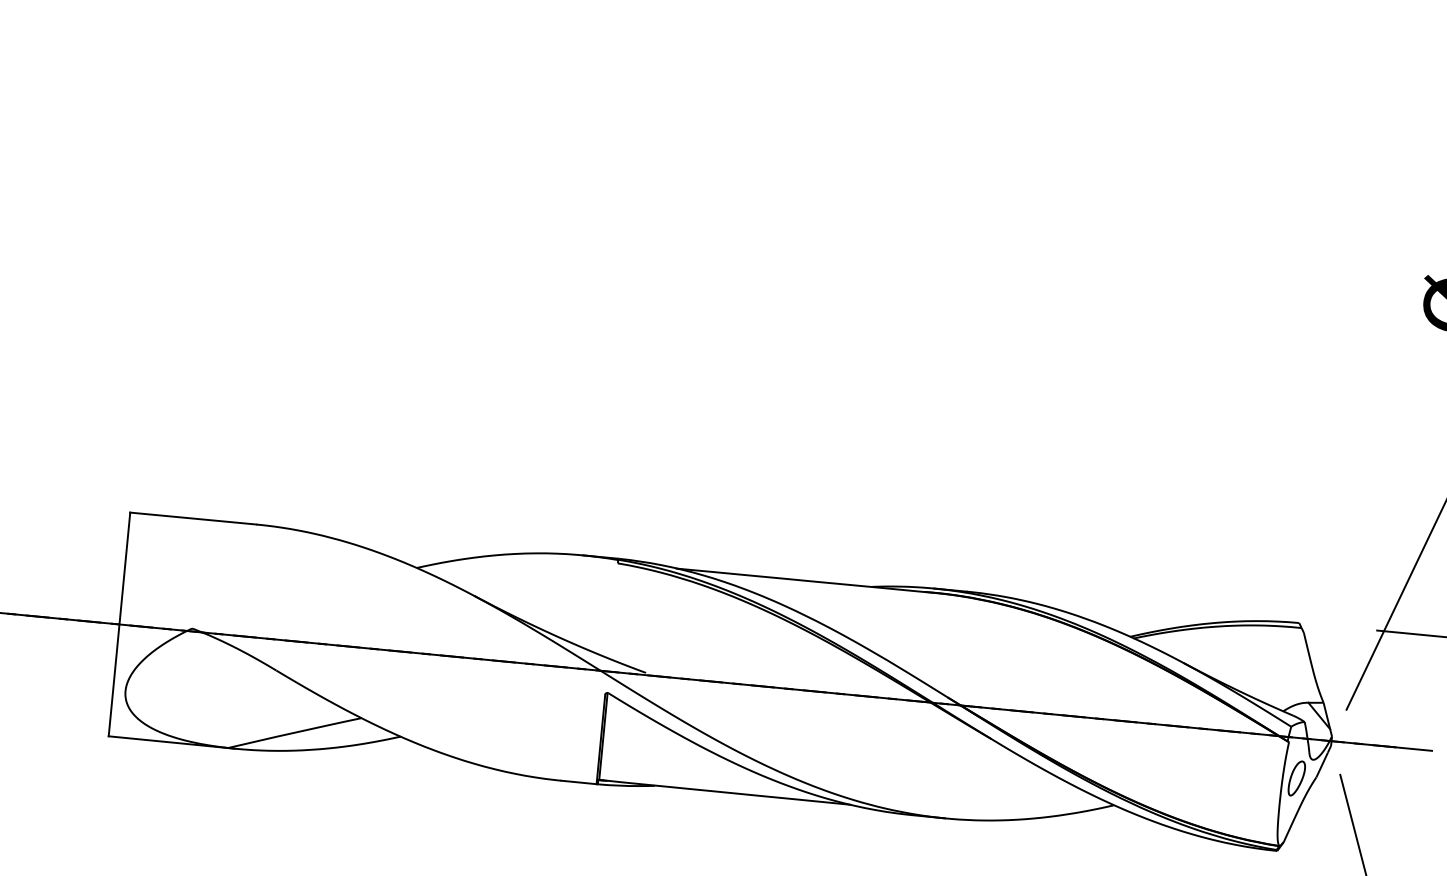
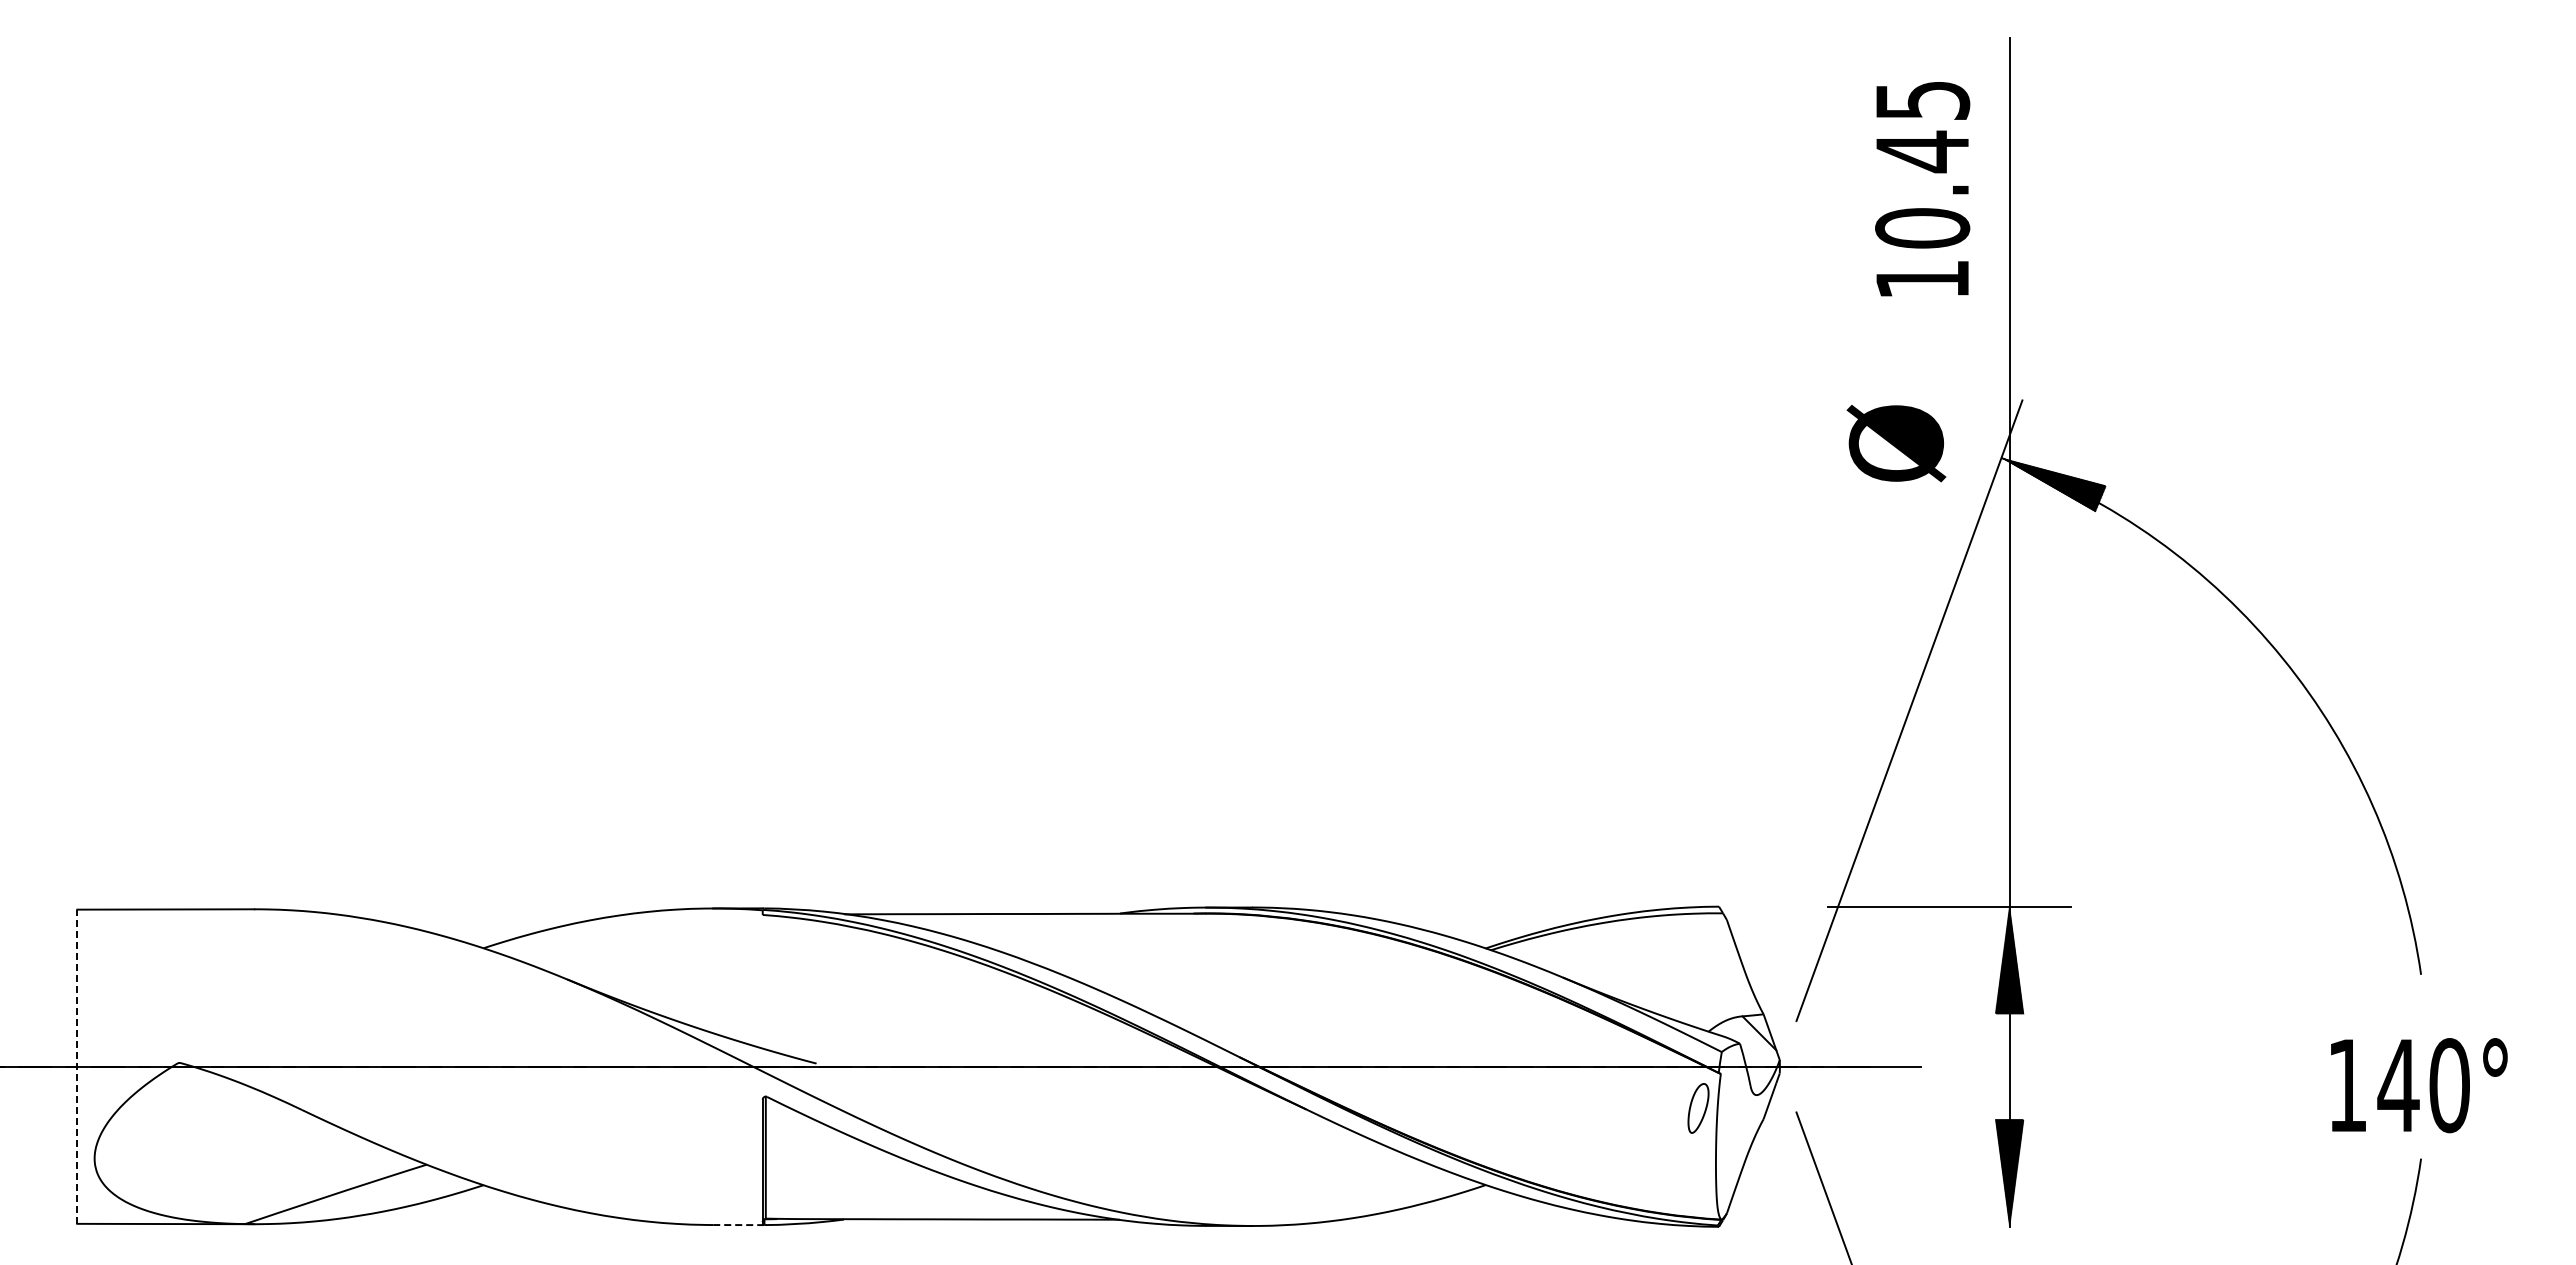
line: (119, 624) -> (77, 1066), solid -> dashed
part: (1296, 778) -> (1698, 1108), moved
line: (578, 782) -> (737, 1225), solid -> dashed

